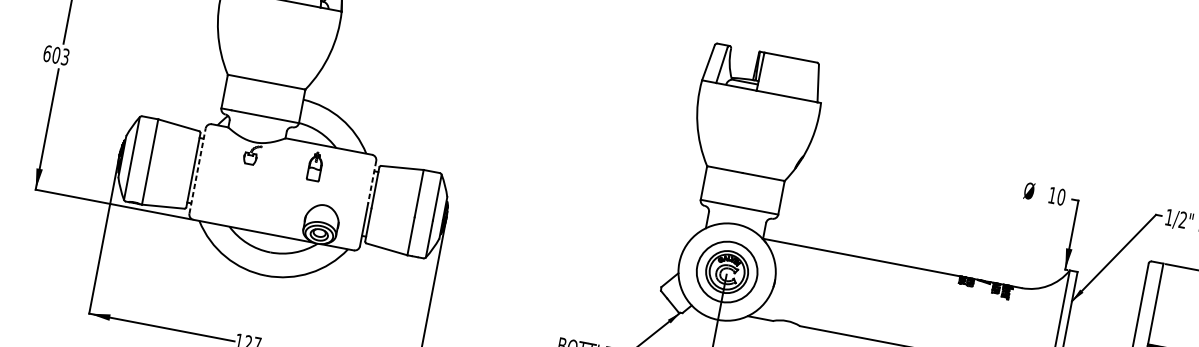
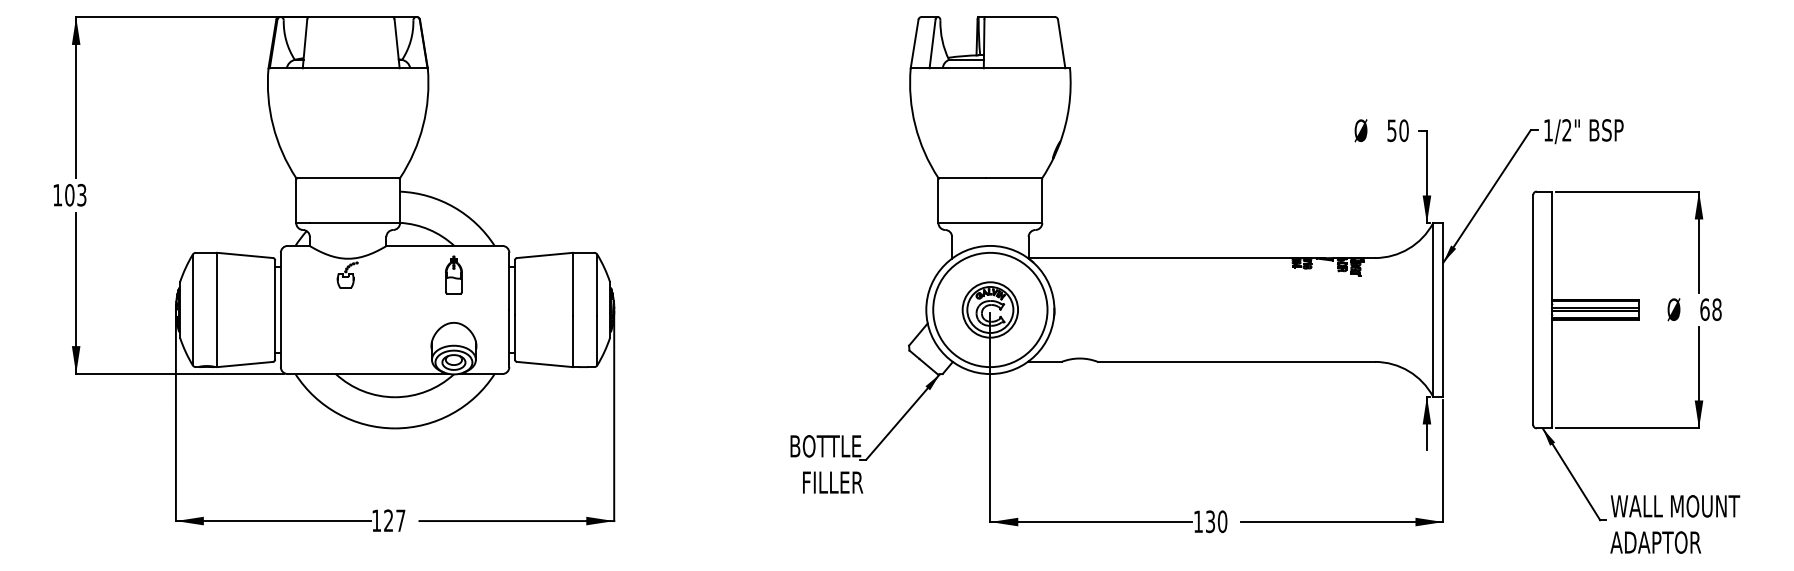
text: (47, 53) -> (57, 195), 603 -> 103
part: (315, 166) -> (453, 274), moved
line: (197, 170) -> (280, 309), dashed -> solid
line: (372, 182) -> (509, 281), dashed -> solid
text: (1052, 195) -> (1391, 130), 10 -> 50
circle: (727, 271) -> (990, 309), size x1.43

